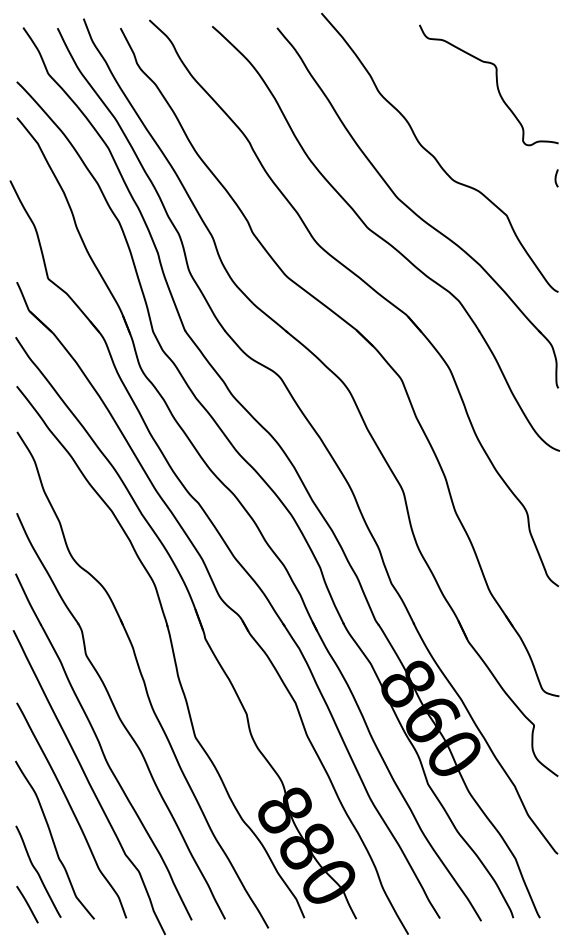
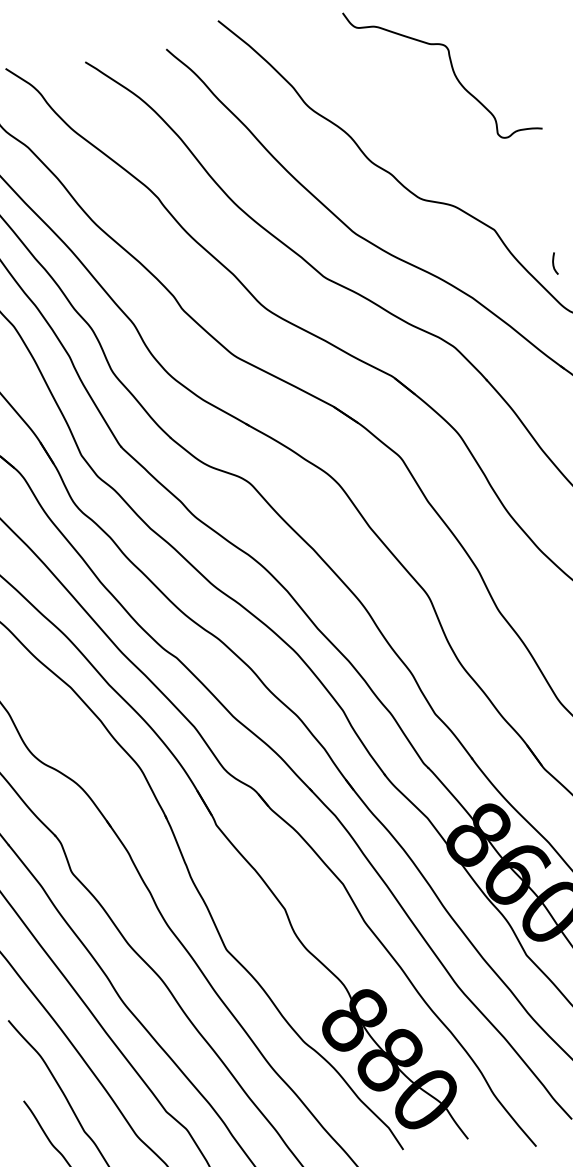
curve: (556, 178) -> (554, 264), moved

